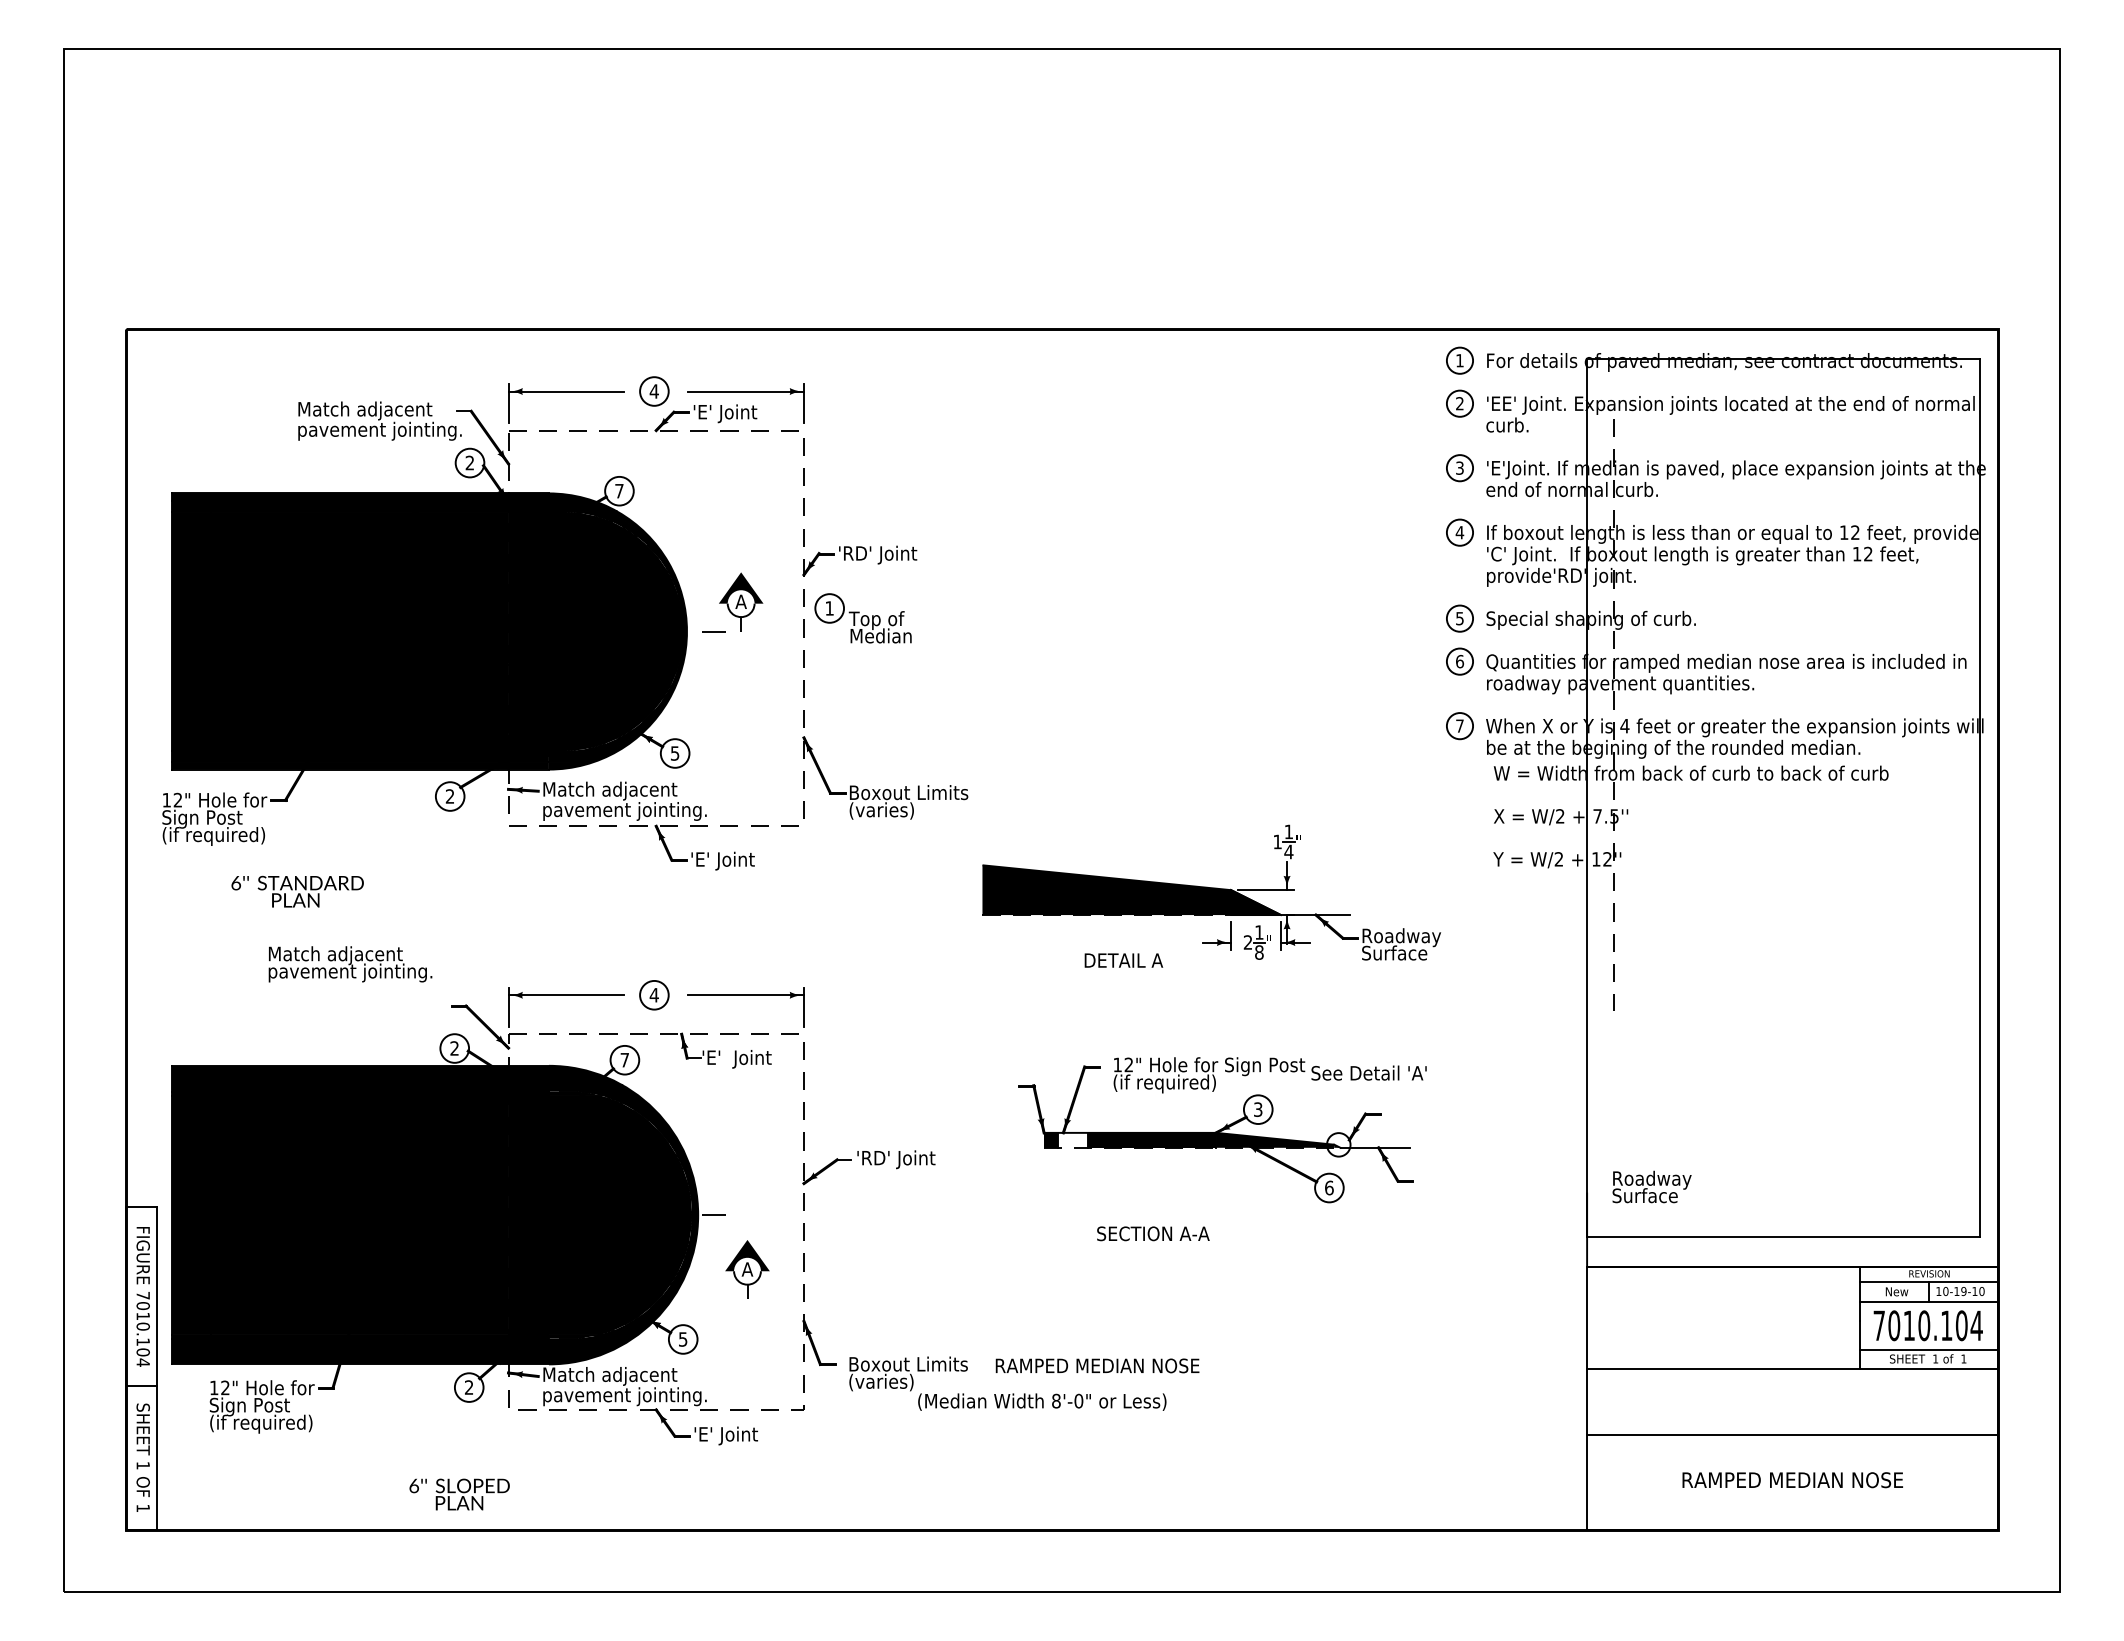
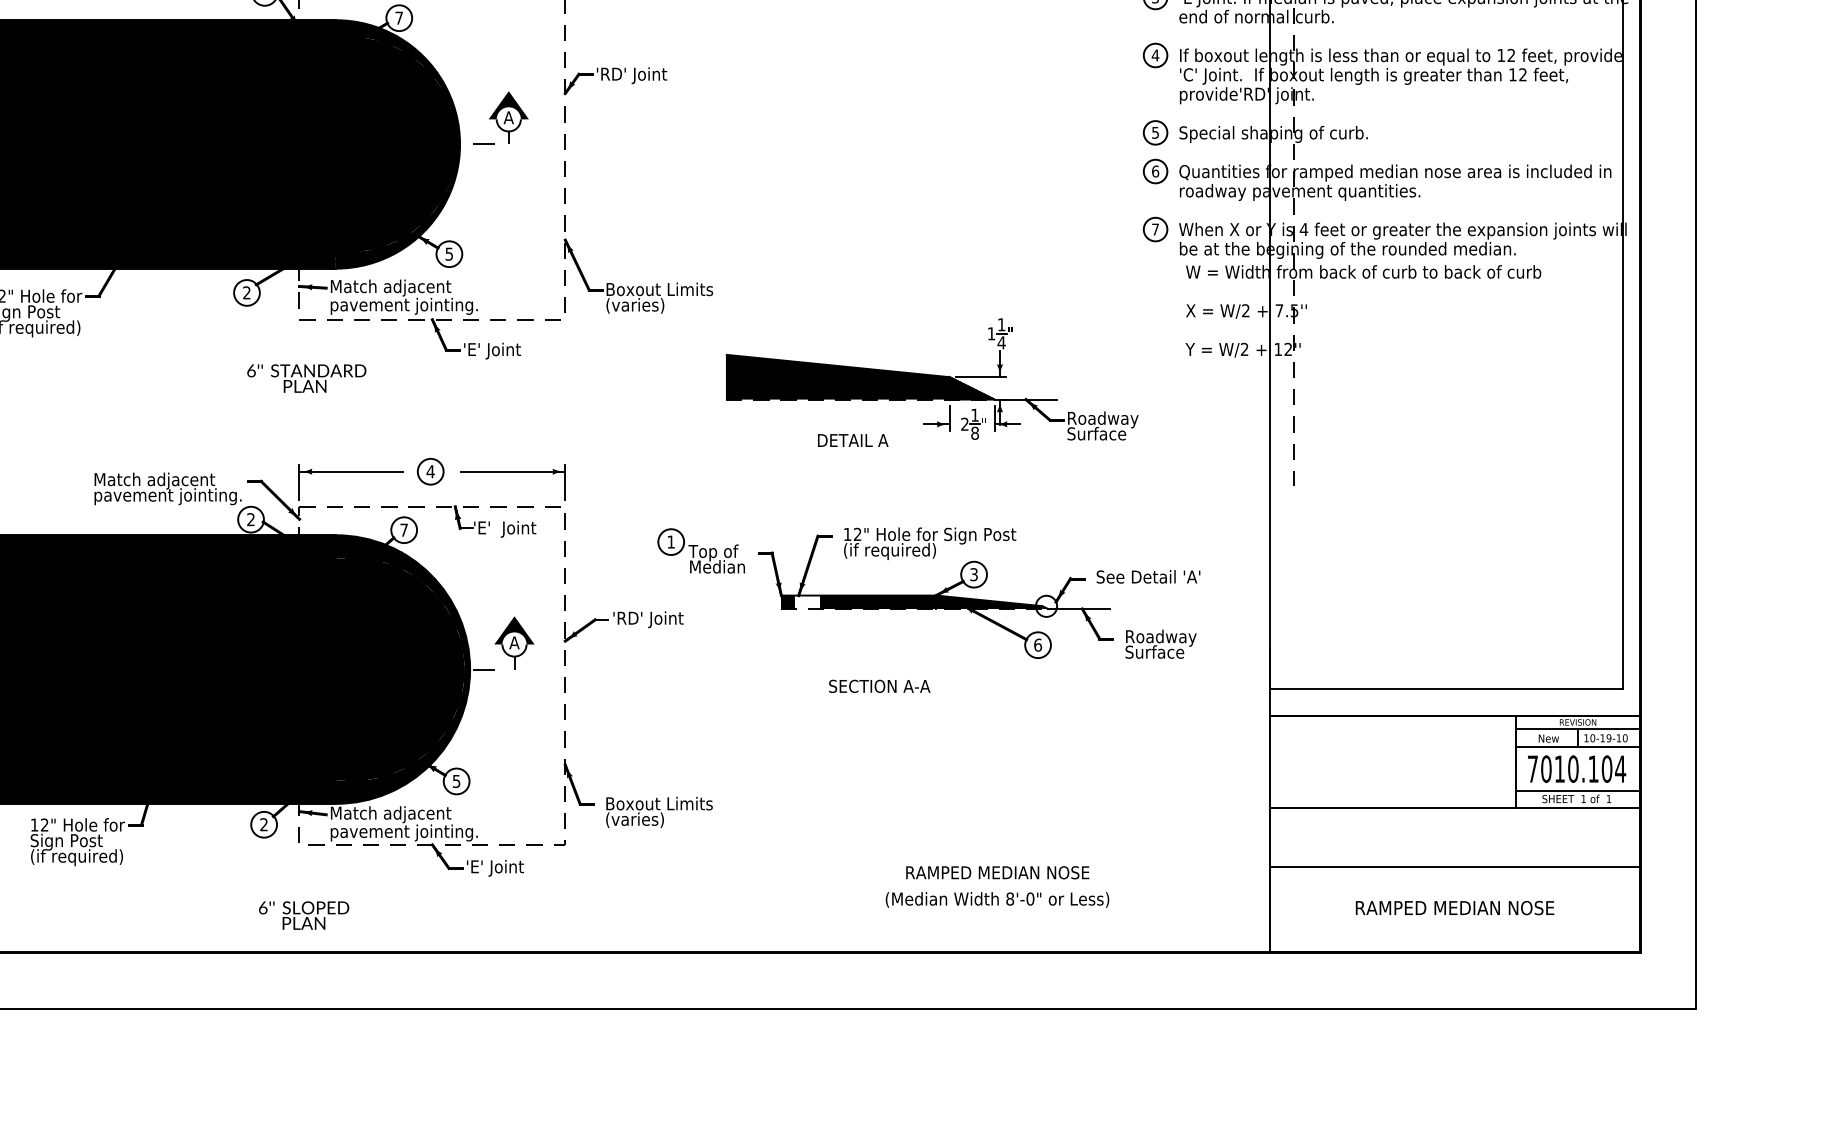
part: (862, 618) -> (700, 551), moved
text: (297, 891) -> (306, 378), moved
text: (350, 964) -> (168, 489), moved
text: (1368, 1072) -> (1147, 576), moved
text: (1651, 1186) -> (1160, 643), moved
part: (747, 1269) -> (514, 642), moved
text: (1097, 1365) -> (997, 872), moved
text: (1042, 1401) -> (997, 899), moved
text: (459, 1494) -> (303, 915), moved

